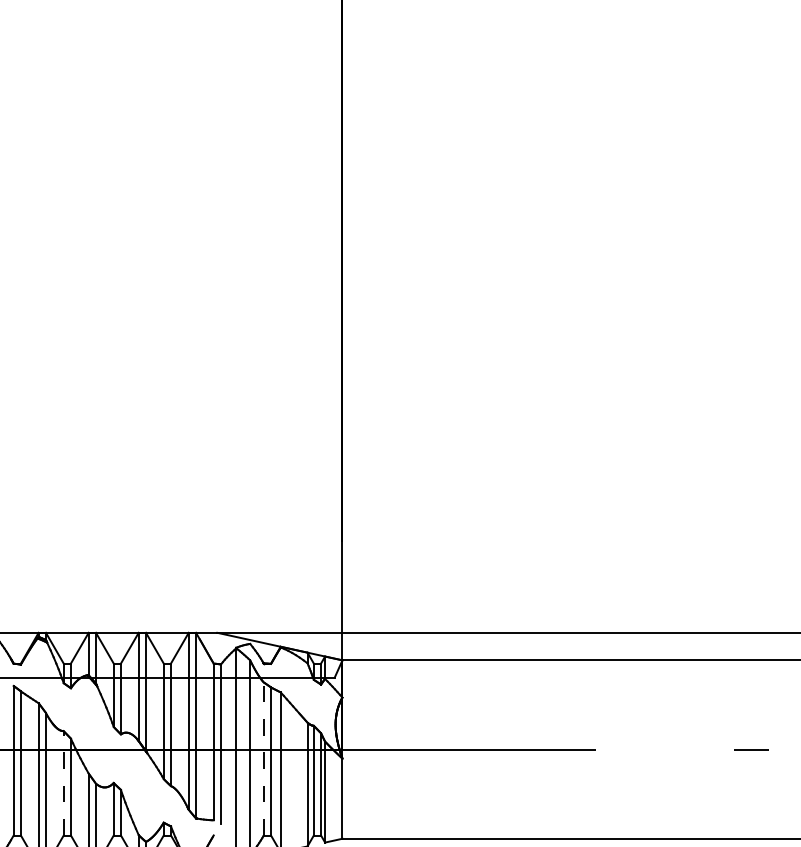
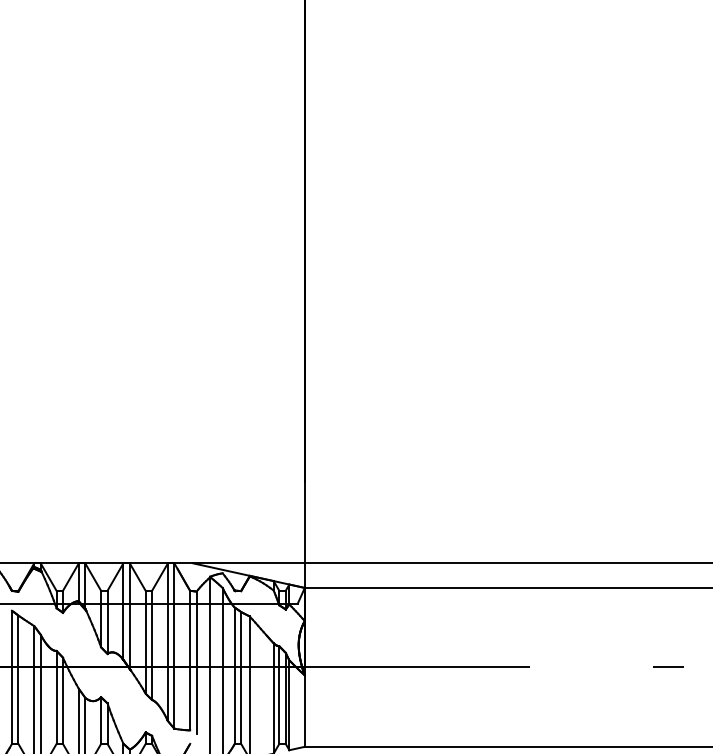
line: (263, 759) -> (234, 676), dashed -> solid
line: (63, 782) -> (56, 696), dashed -> solid

